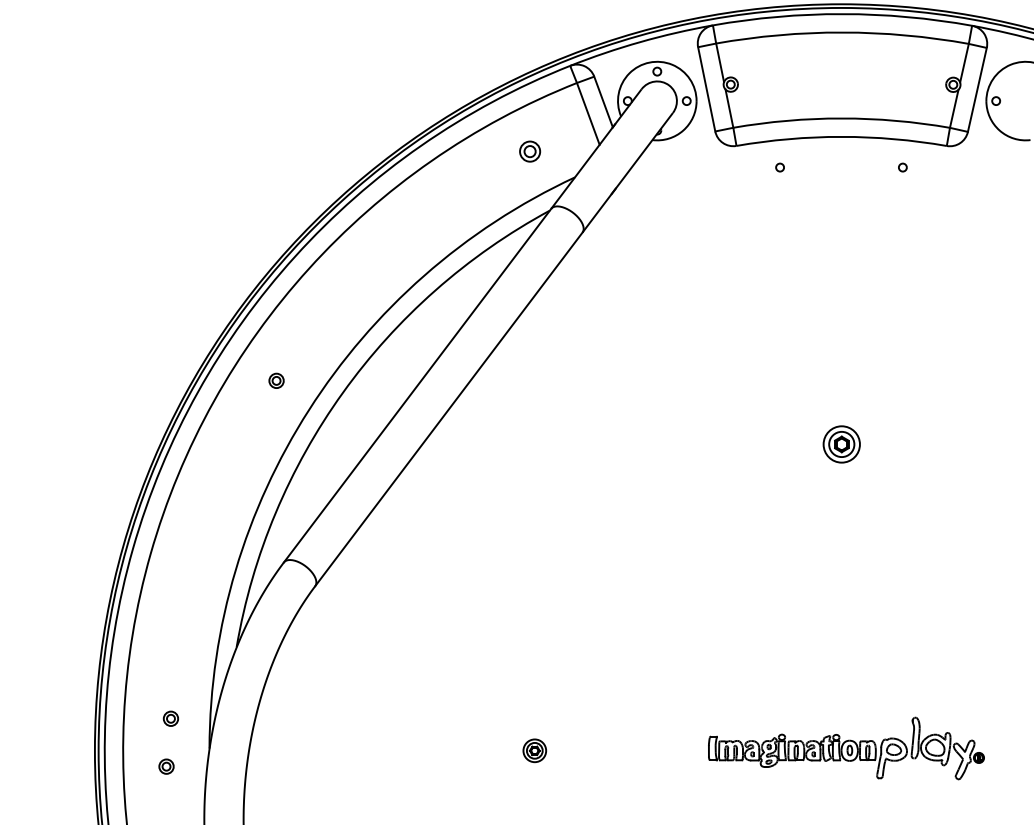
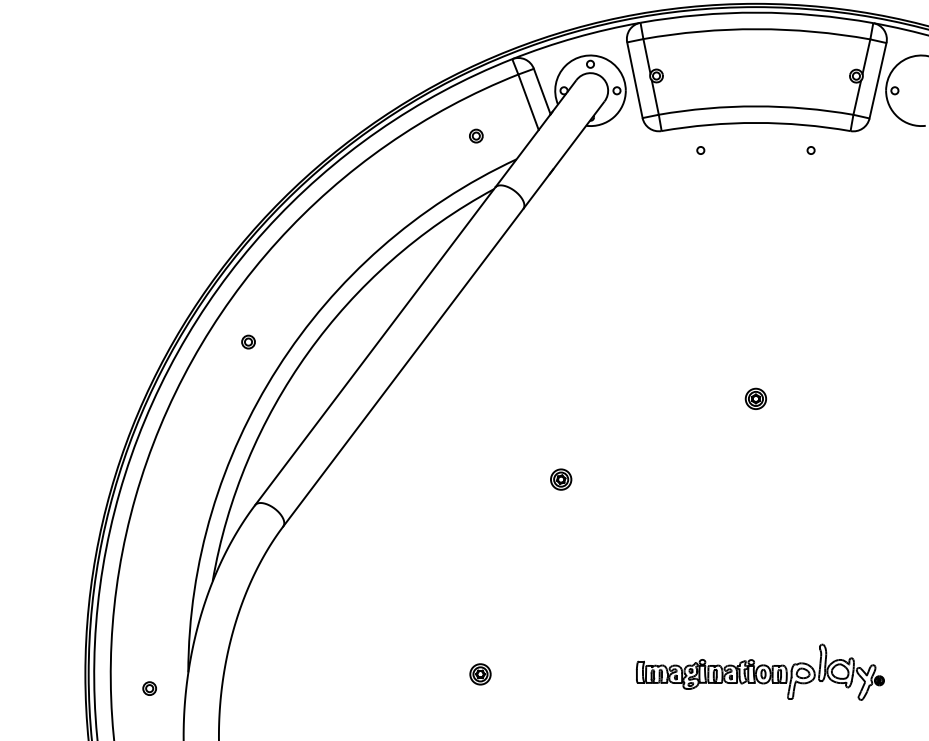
part: (530, 150) -> (476, 135), size x0.71
part: (840, 443) -> (755, 398), size x0.62
part: (624, 533) -> (561, 479), added
part: (170, 718) -> (153, 645), removed

